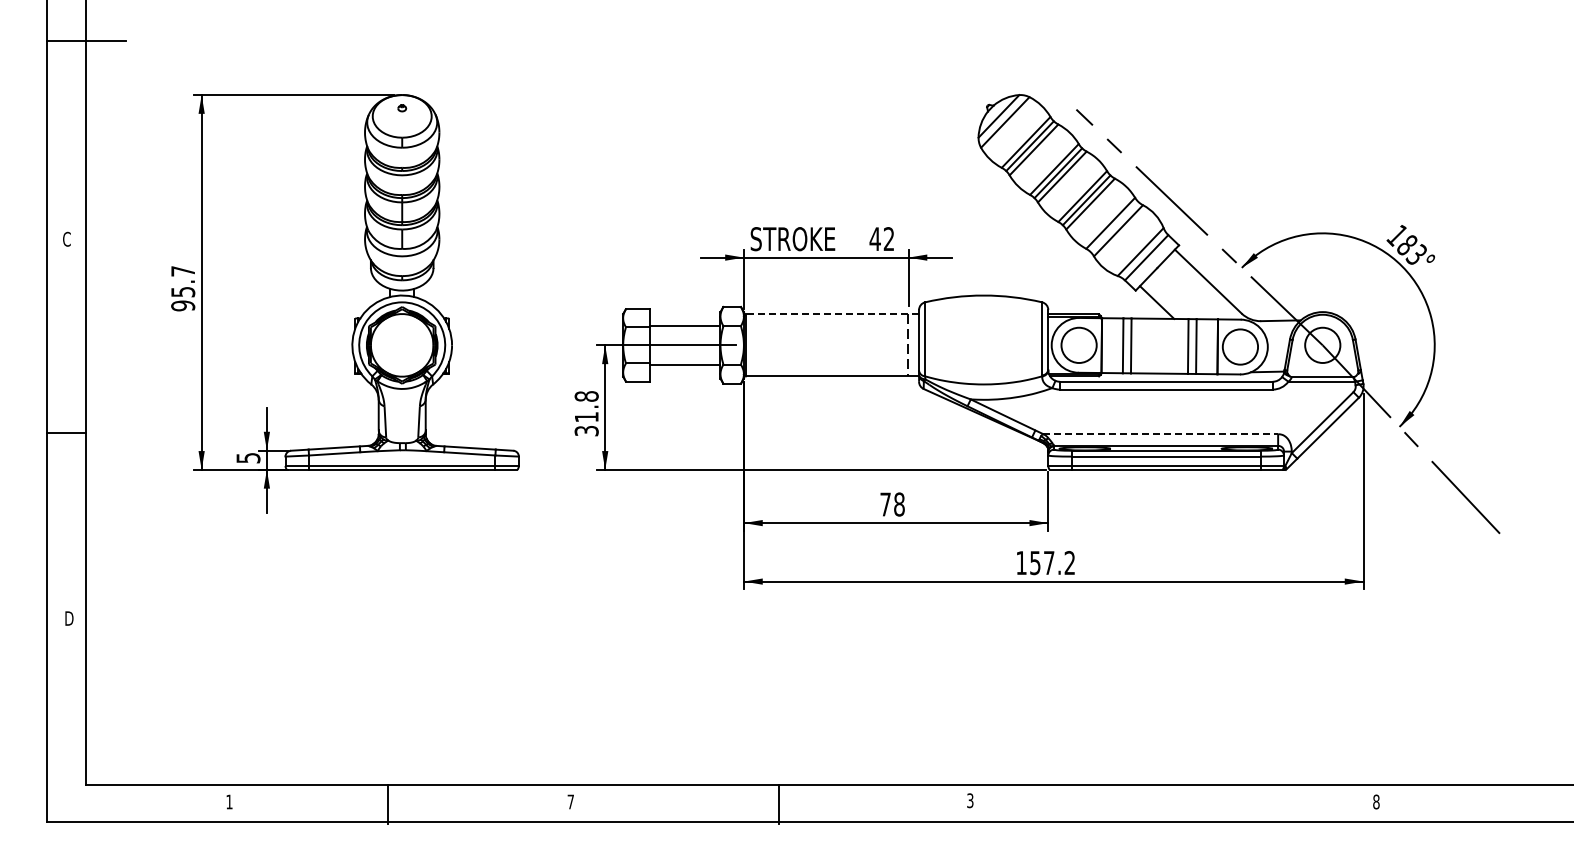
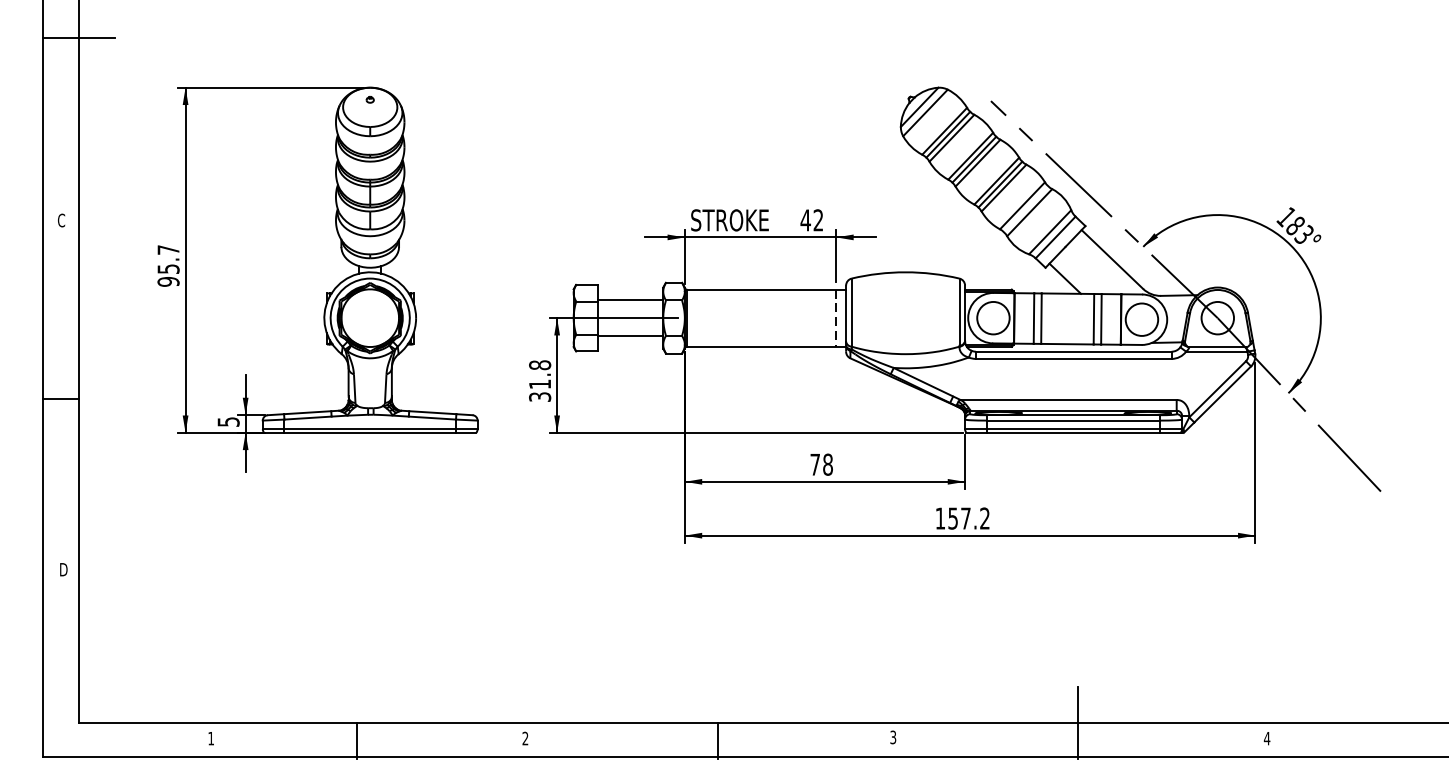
line: (832, 314) -> (766, 289), dashed -> solid
line: (1161, 434) -> (1069, 400), dashed -> solid
line: (1170, 785) -> (1077, 723), added
text: (570, 801) -> (525, 738), 7 -> 2
text: (1375, 801) -> (1266, 738), 8 -> 4

